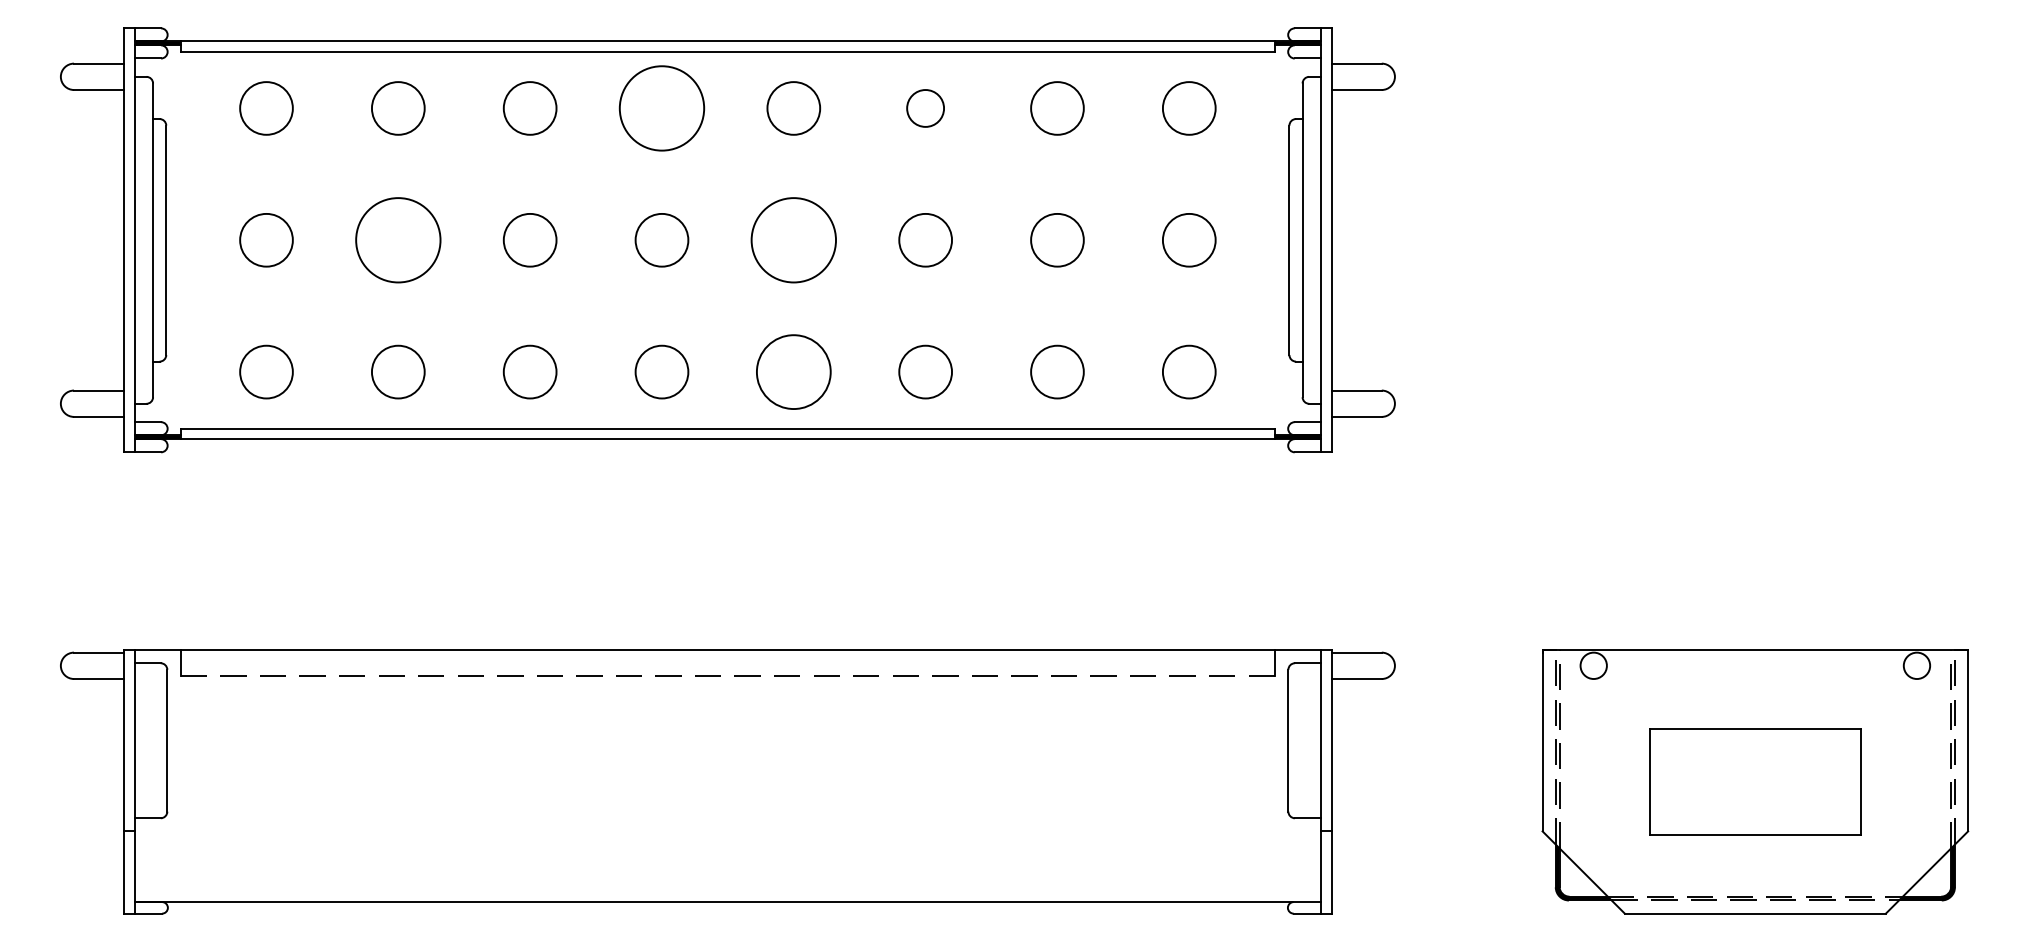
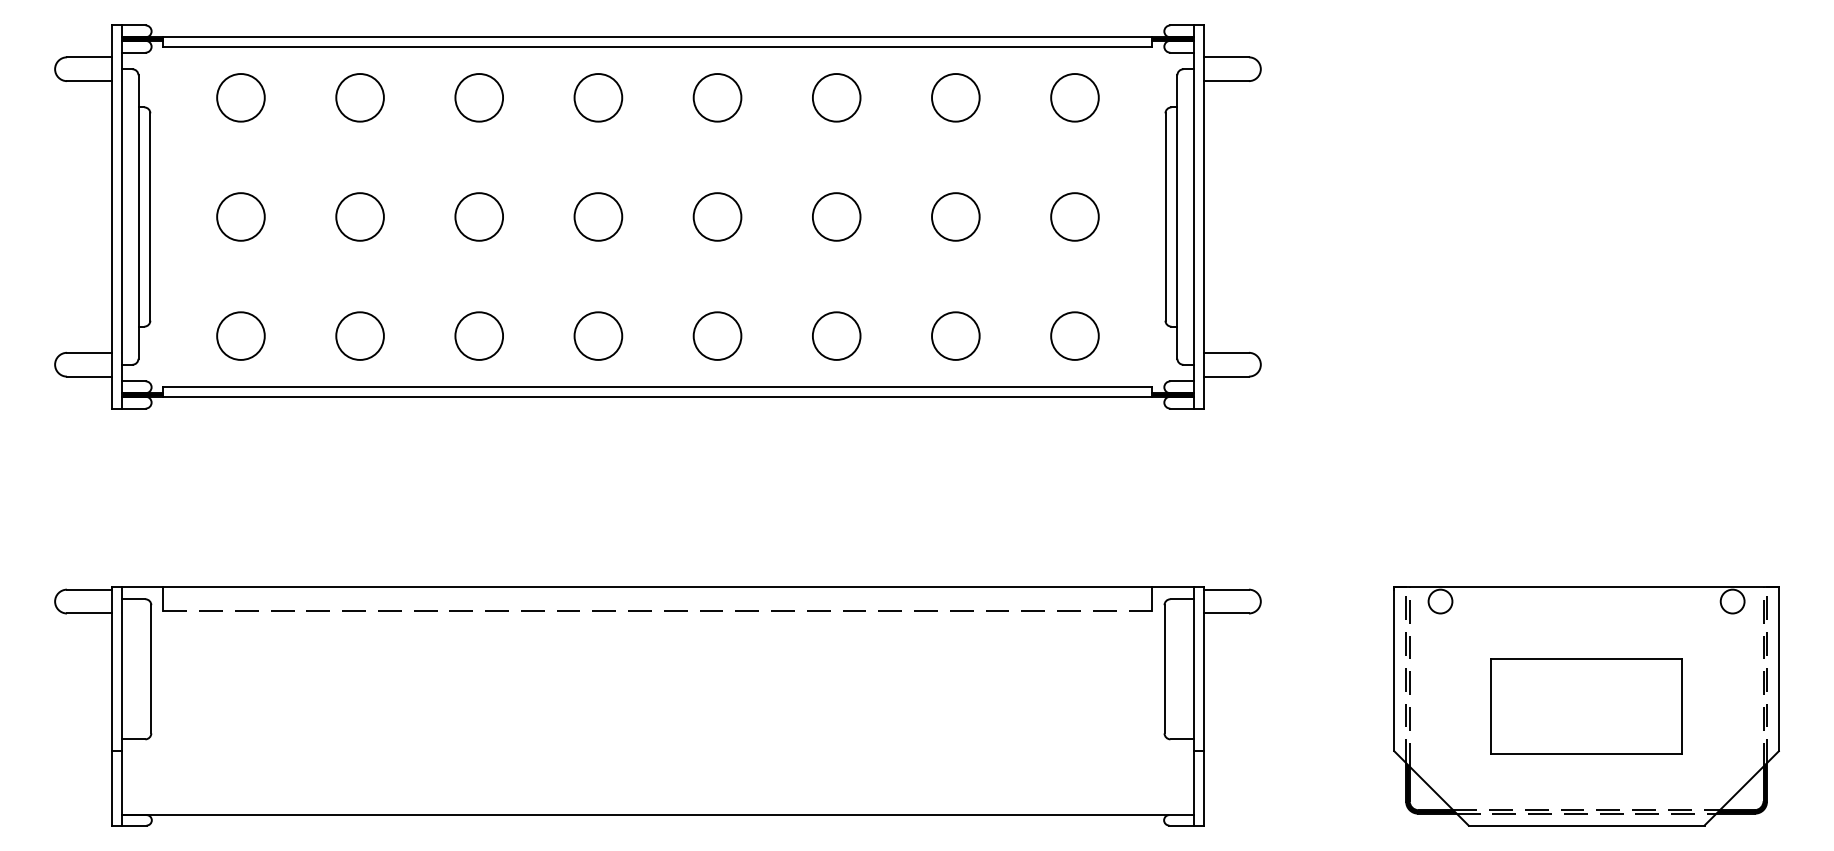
circle: (661, 108) -> (597, 97), size x0.62
circle: (925, 108) -> (836, 97), size x1.43
circle: (397, 239) -> (359, 216), size x0.62
circle: (793, 239) -> (717, 216), size x0.62
circle: (793, 371) -> (717, 335), size x0.71

